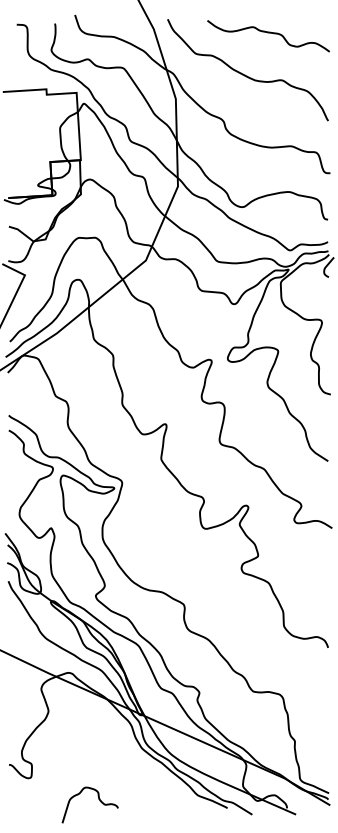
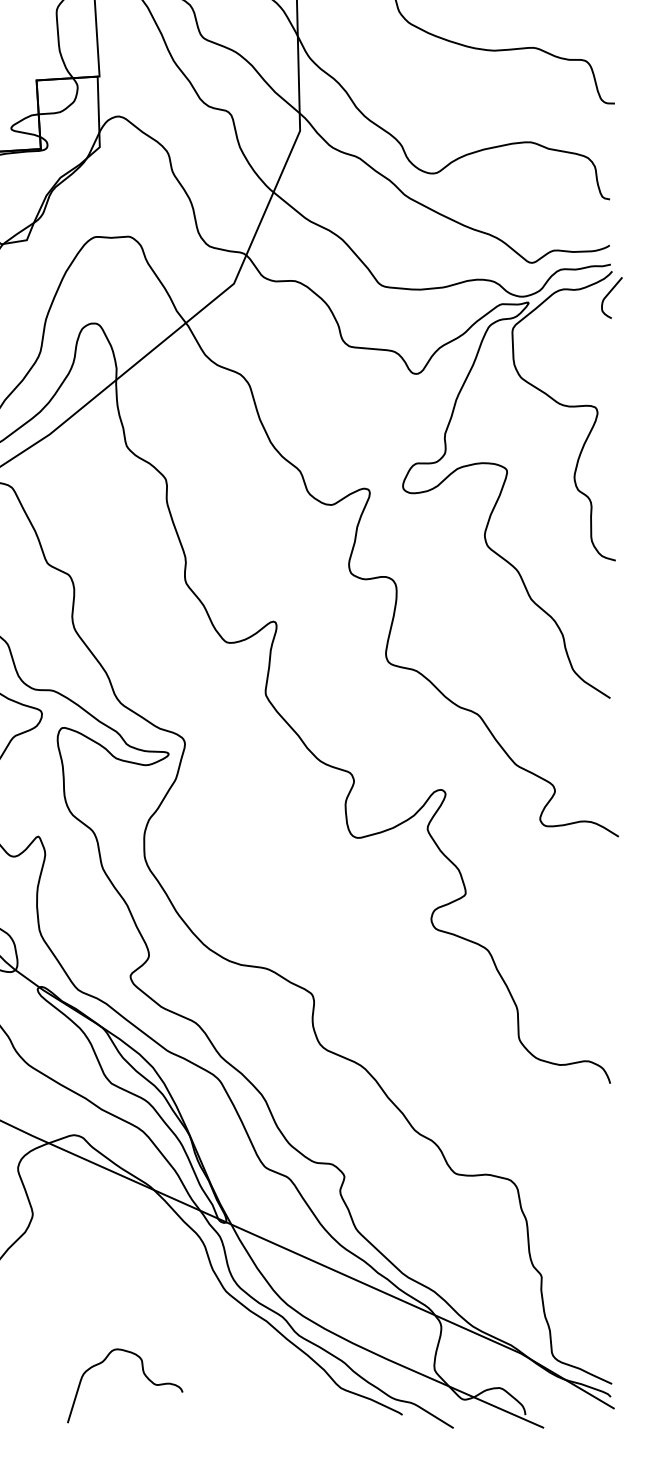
curve: (98, 799) -> (142, 1374), moved

